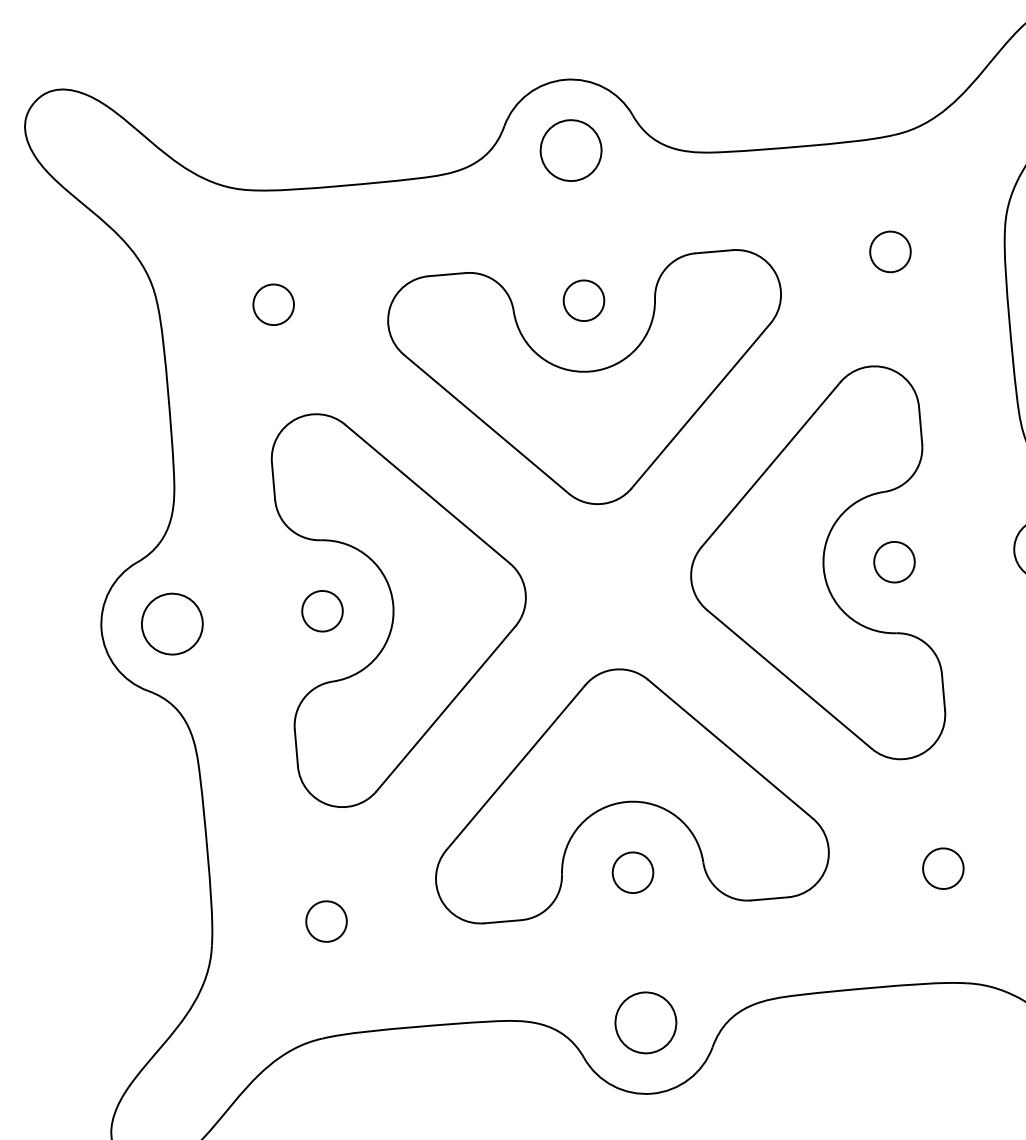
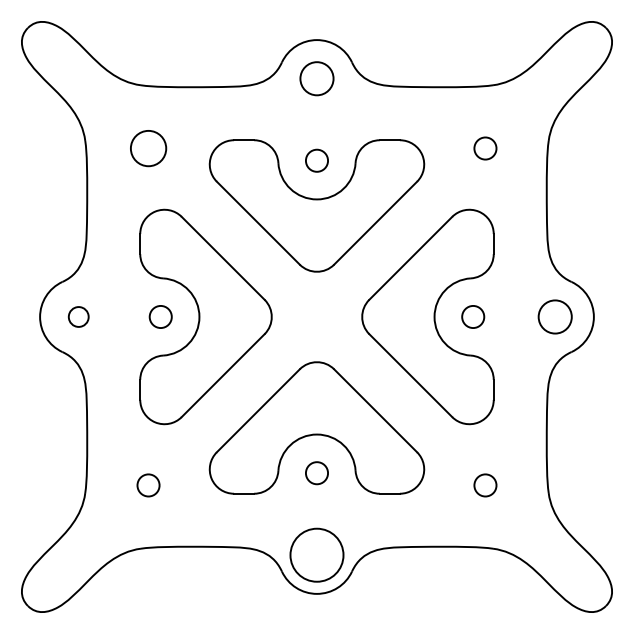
circle: (273, 304) -> (148, 148), size x1.6
circle: (171, 623) -> (78, 316), size x0.6
circle: (644, 1021) -> (316, 554), size x1.6

